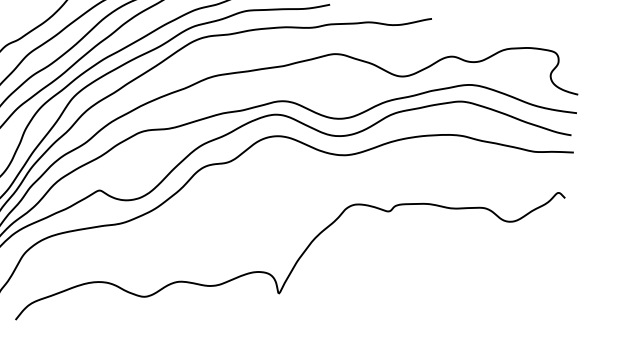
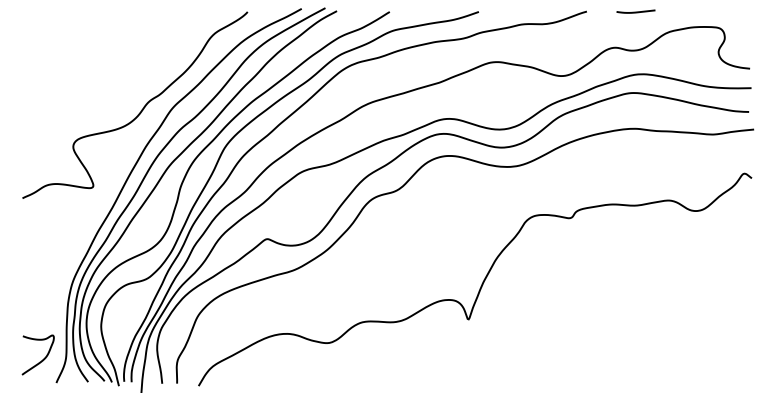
line: (477, 25) -> (635, 11), added

